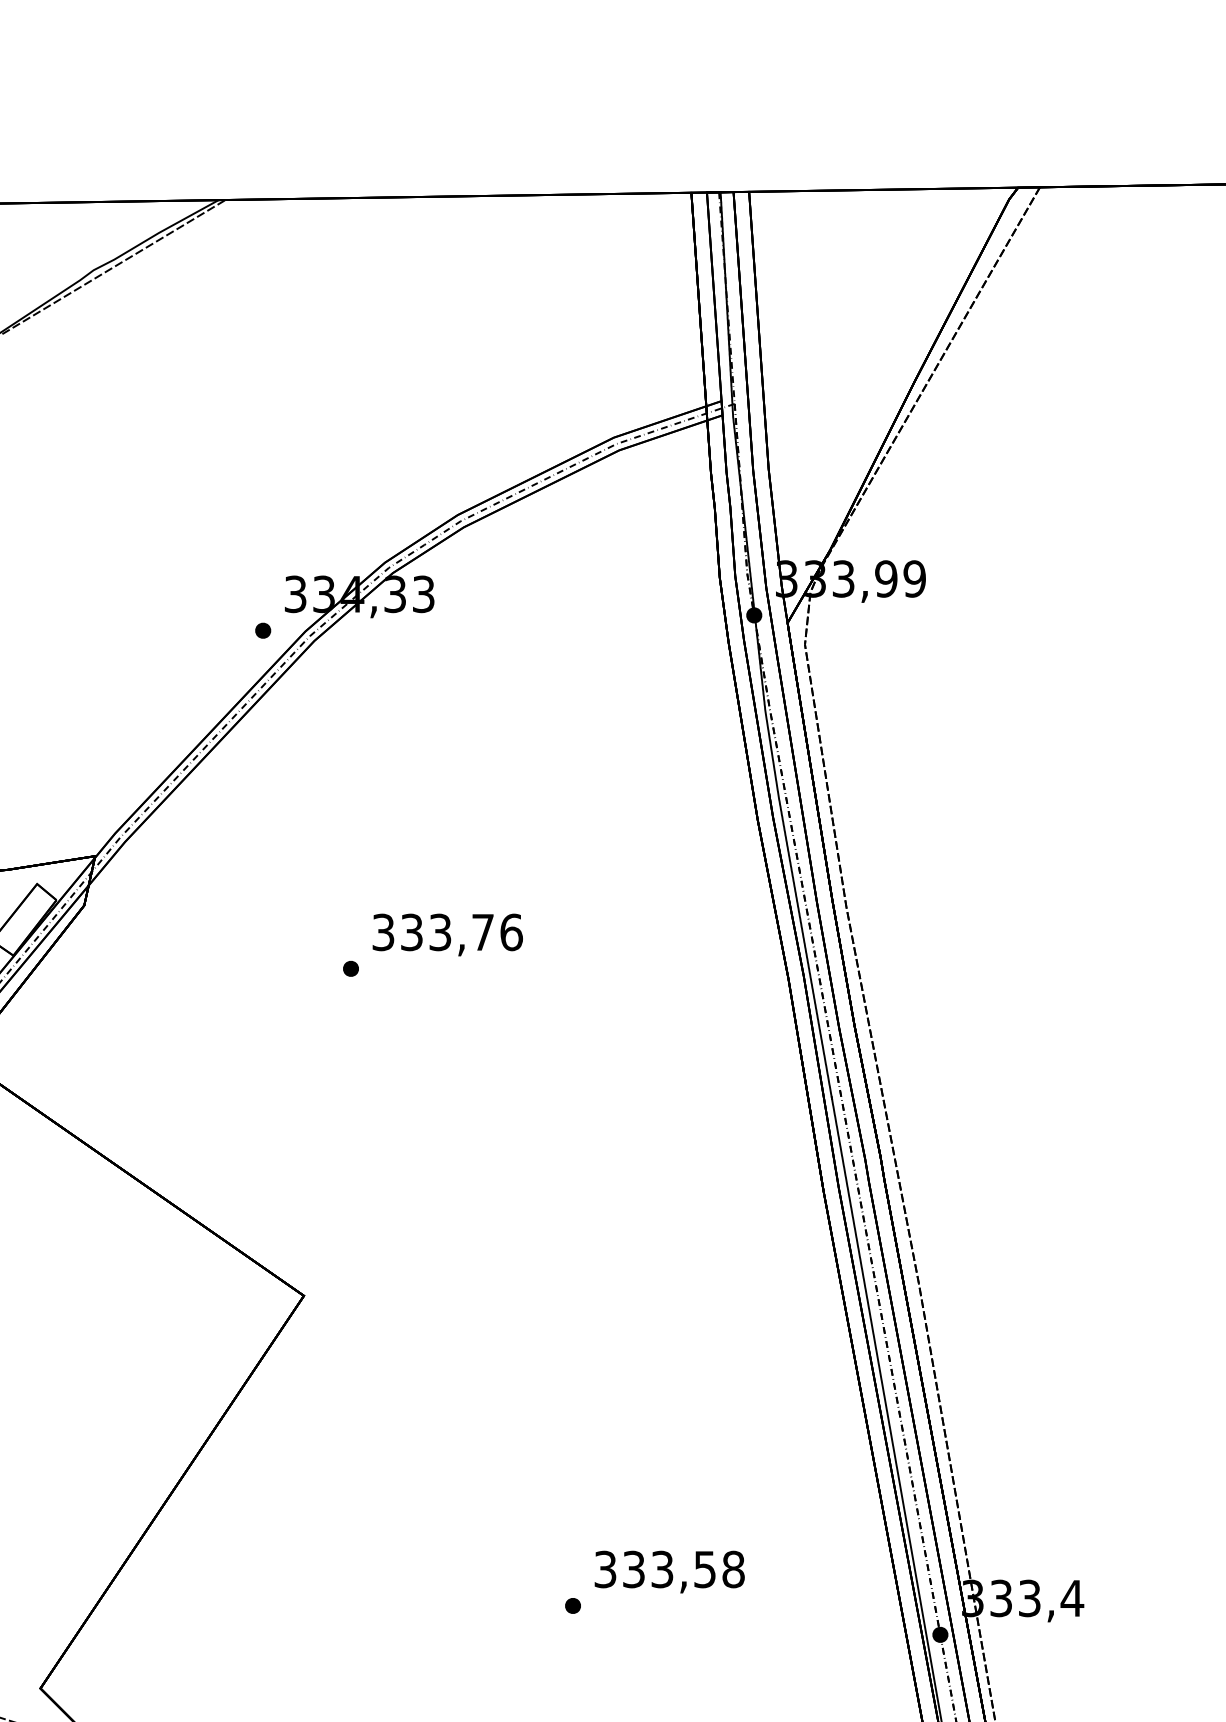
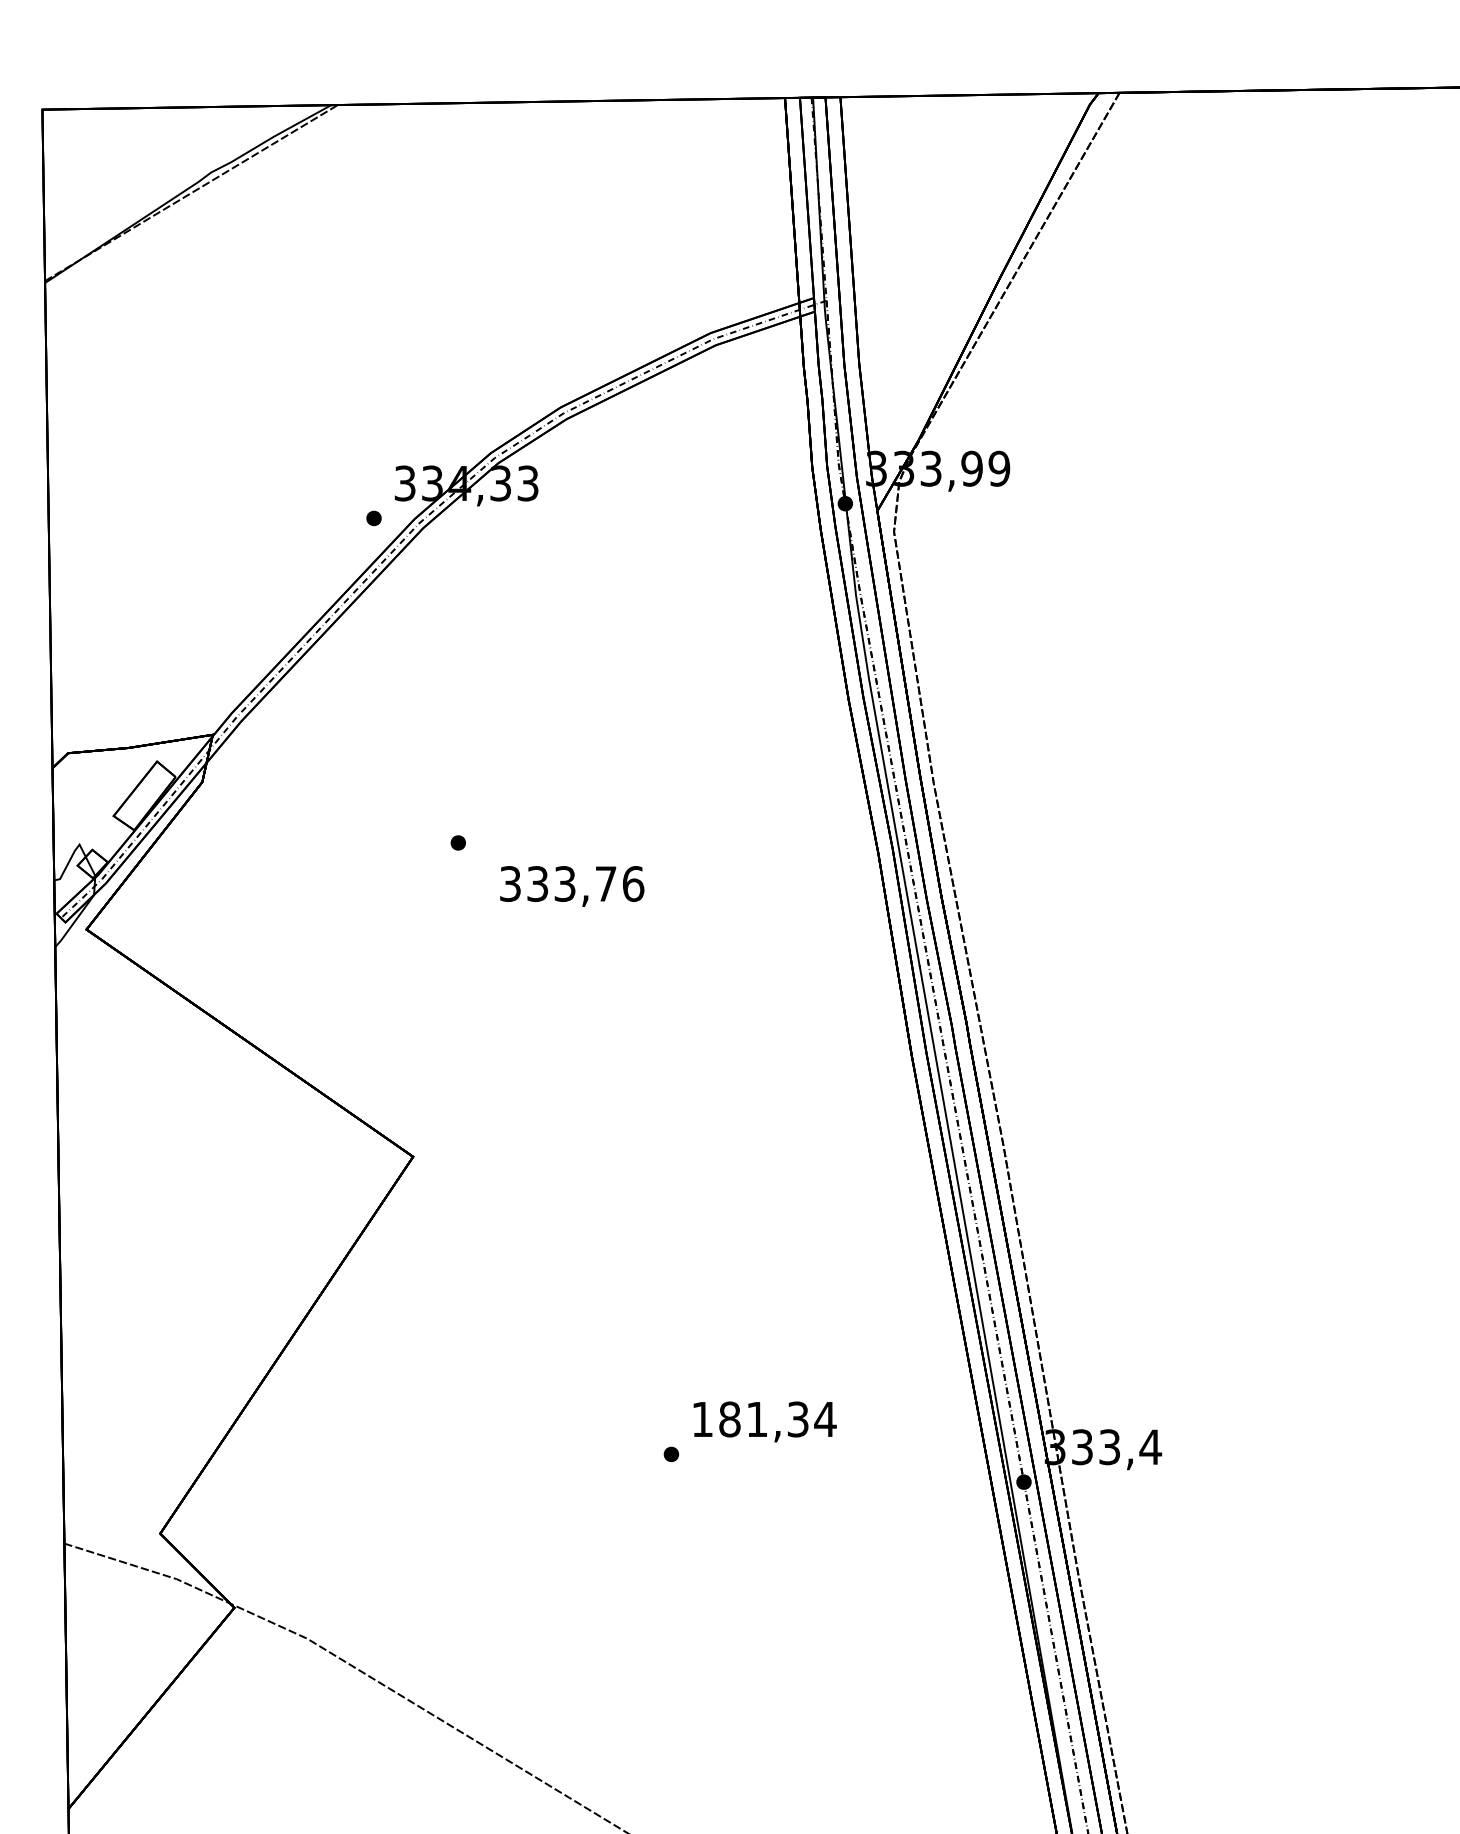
text: (448, 935) -> (572, 886), moved
text: (670, 1569) -> (764, 1419), 333,58 -> 181,34

